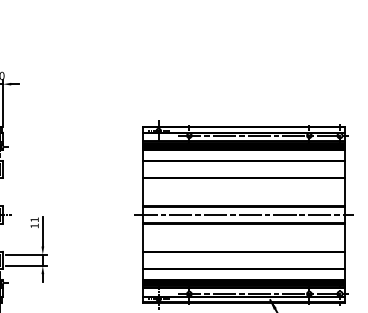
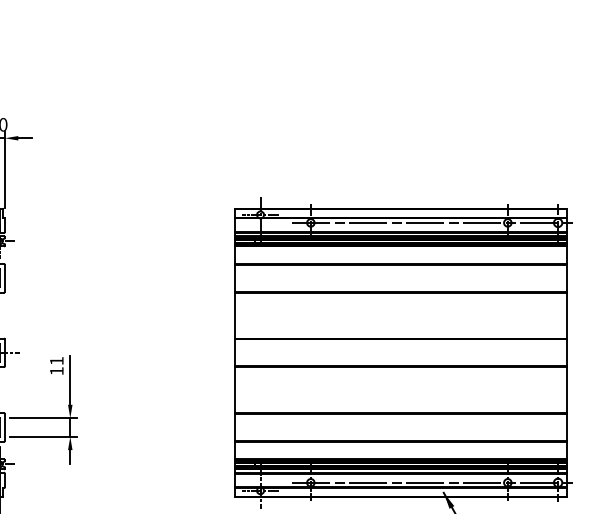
line: (244, 214) -> (401, 352), removed

